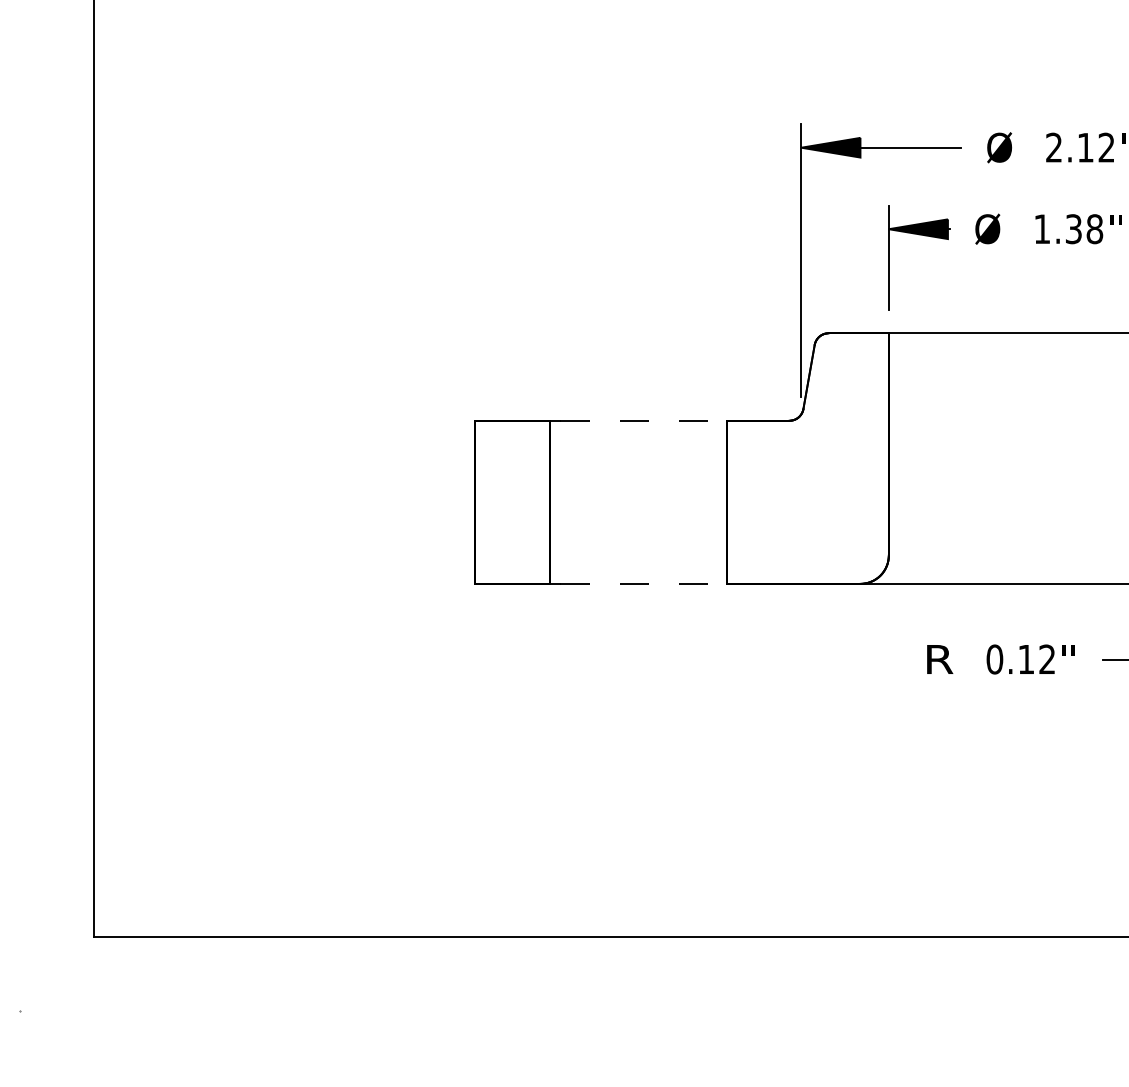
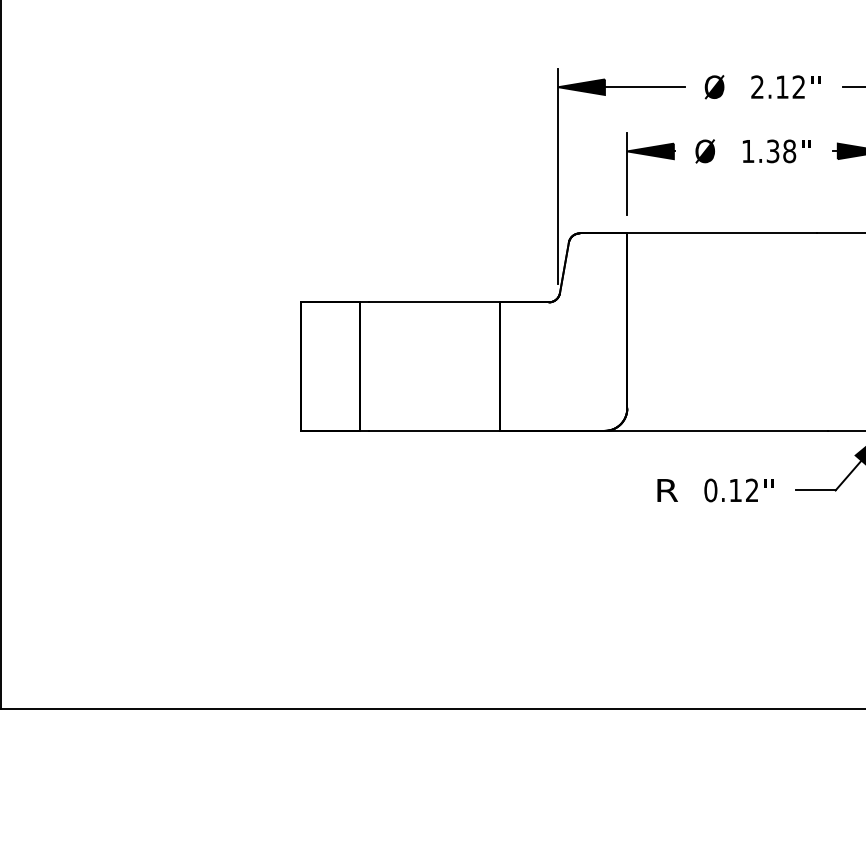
line: (644, 420) -> (434, 302), dashed -> solid
line: (644, 583) -> (434, 430), dashed -> solid

